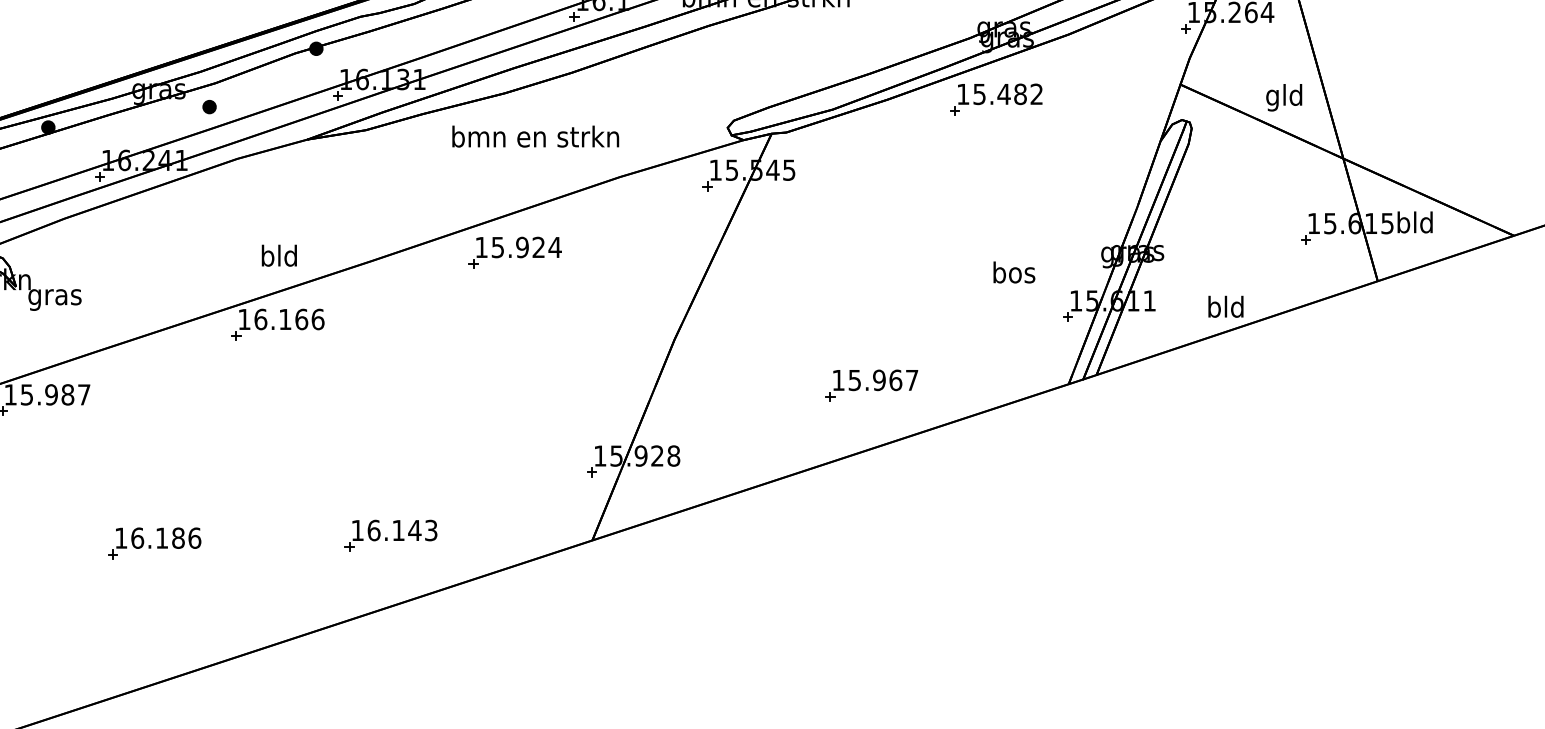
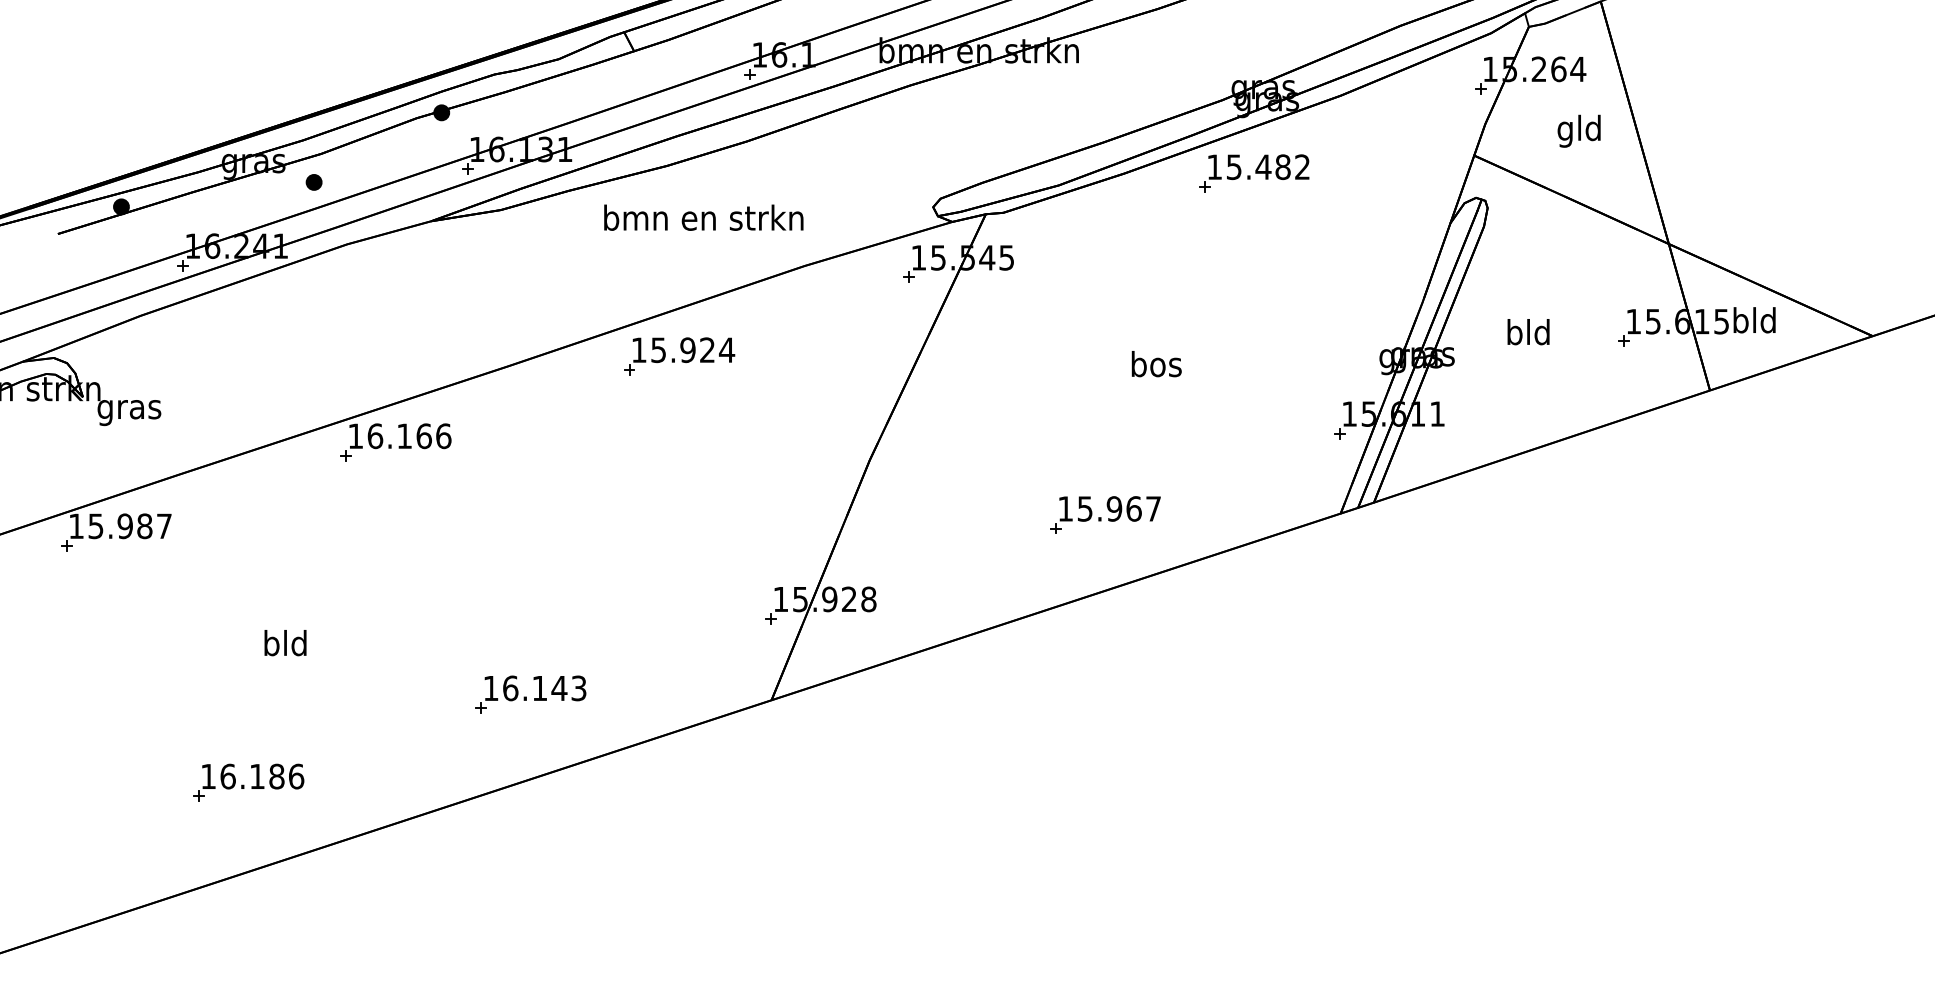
text: (1283, 97) -> (1578, 130), moved
text: (279, 256) -> (285, 643), moved
text: (1014, 272) -> (1156, 364), moved
text: (1225, 307) -> (1528, 332), moved
part: (154, 543) -> (248, 782), moved

